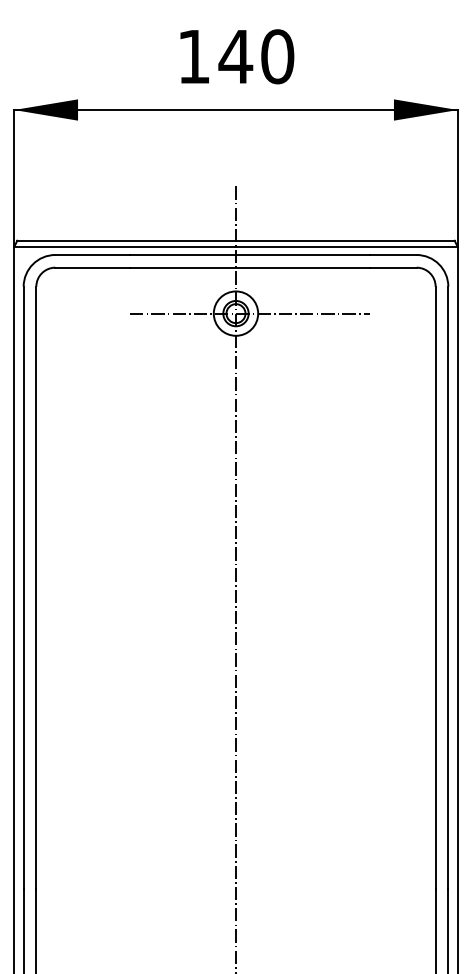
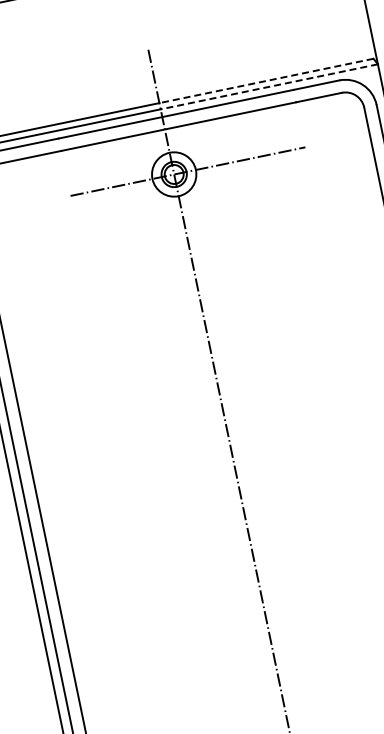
line: (344, 240) -> (265, 80), solid -> dashed
line: (346, 247) -> (268, 87), solid -> dashed

